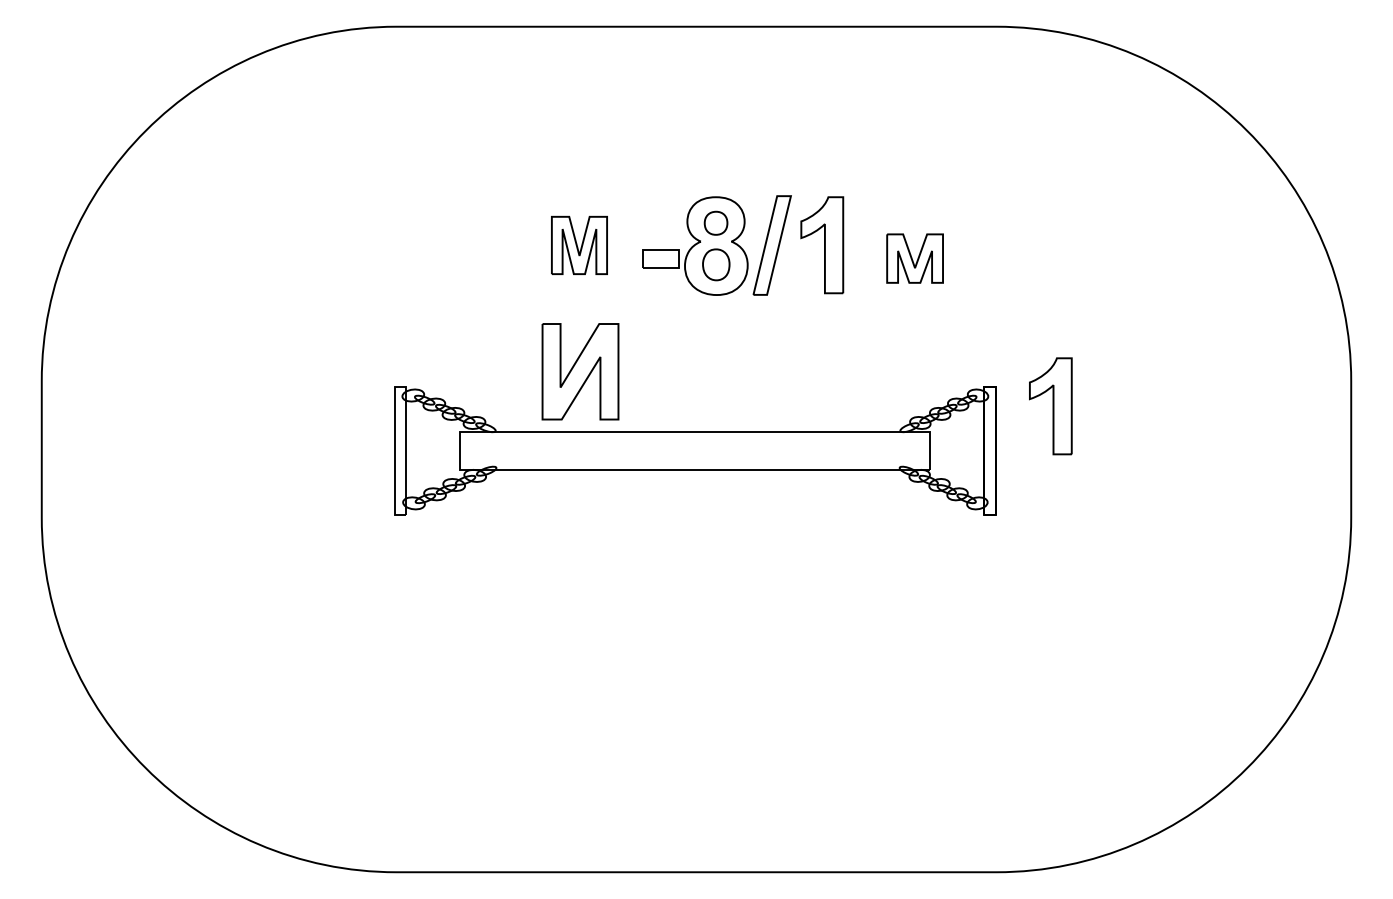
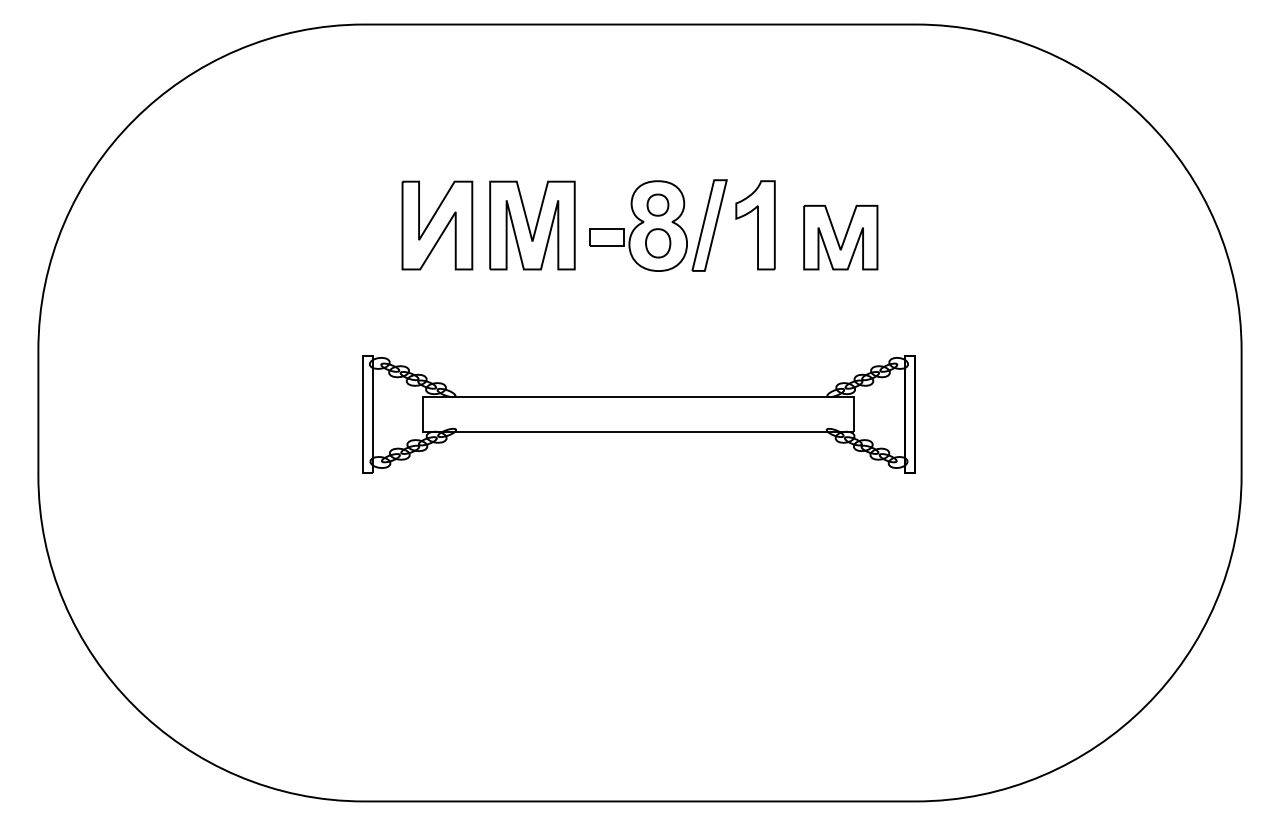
part: (579, 245) -> (532, 225), size x1.67
part: (914, 258) -> (840, 237), size x1.43
part: (580, 371) -> (437, 225), moved
part: (1050, 406) -> (965, 373), removed

